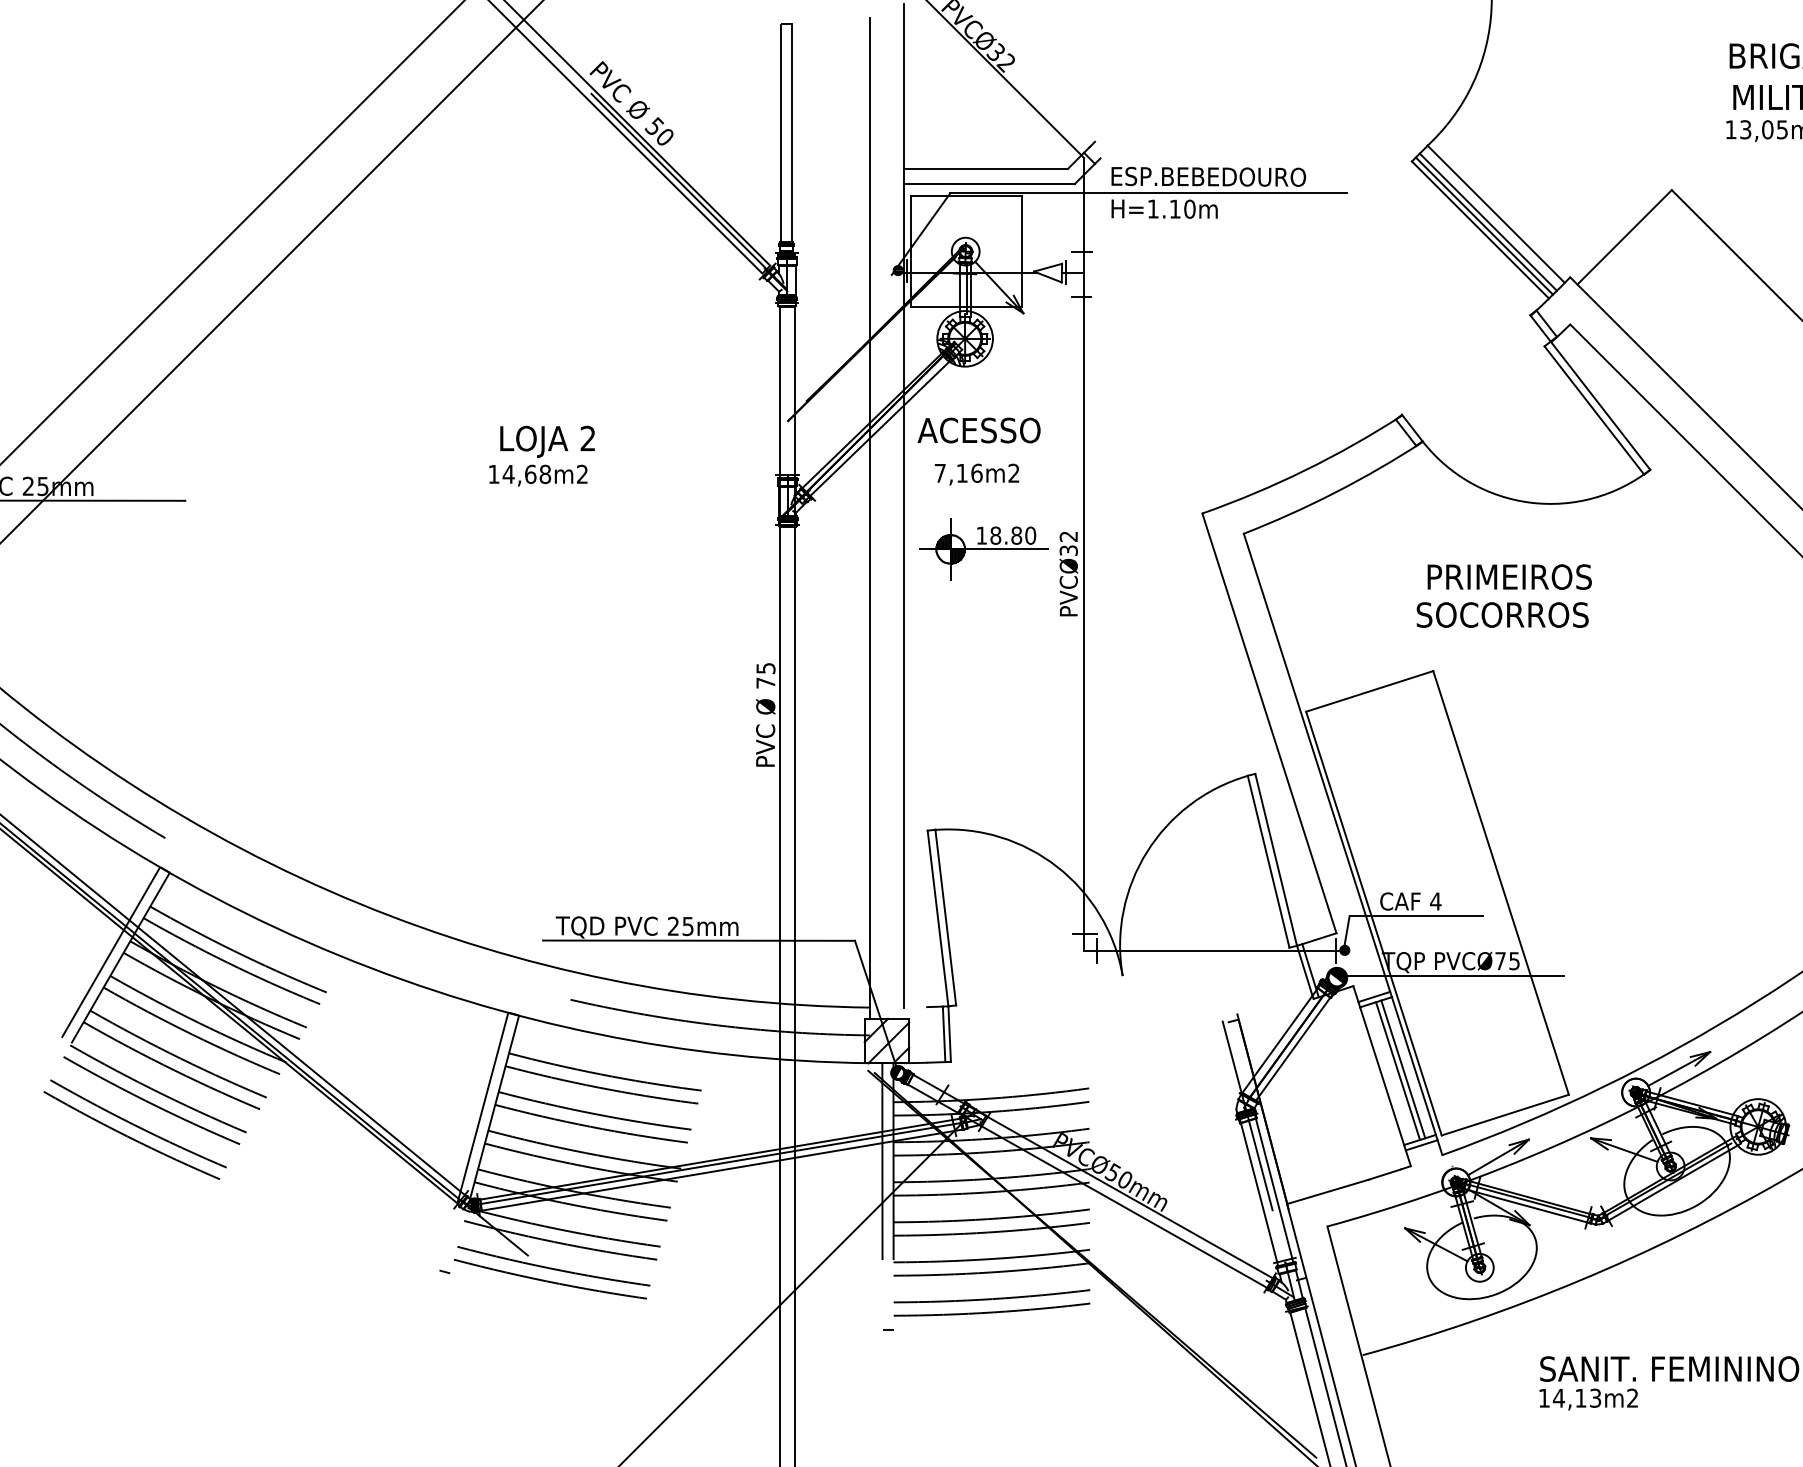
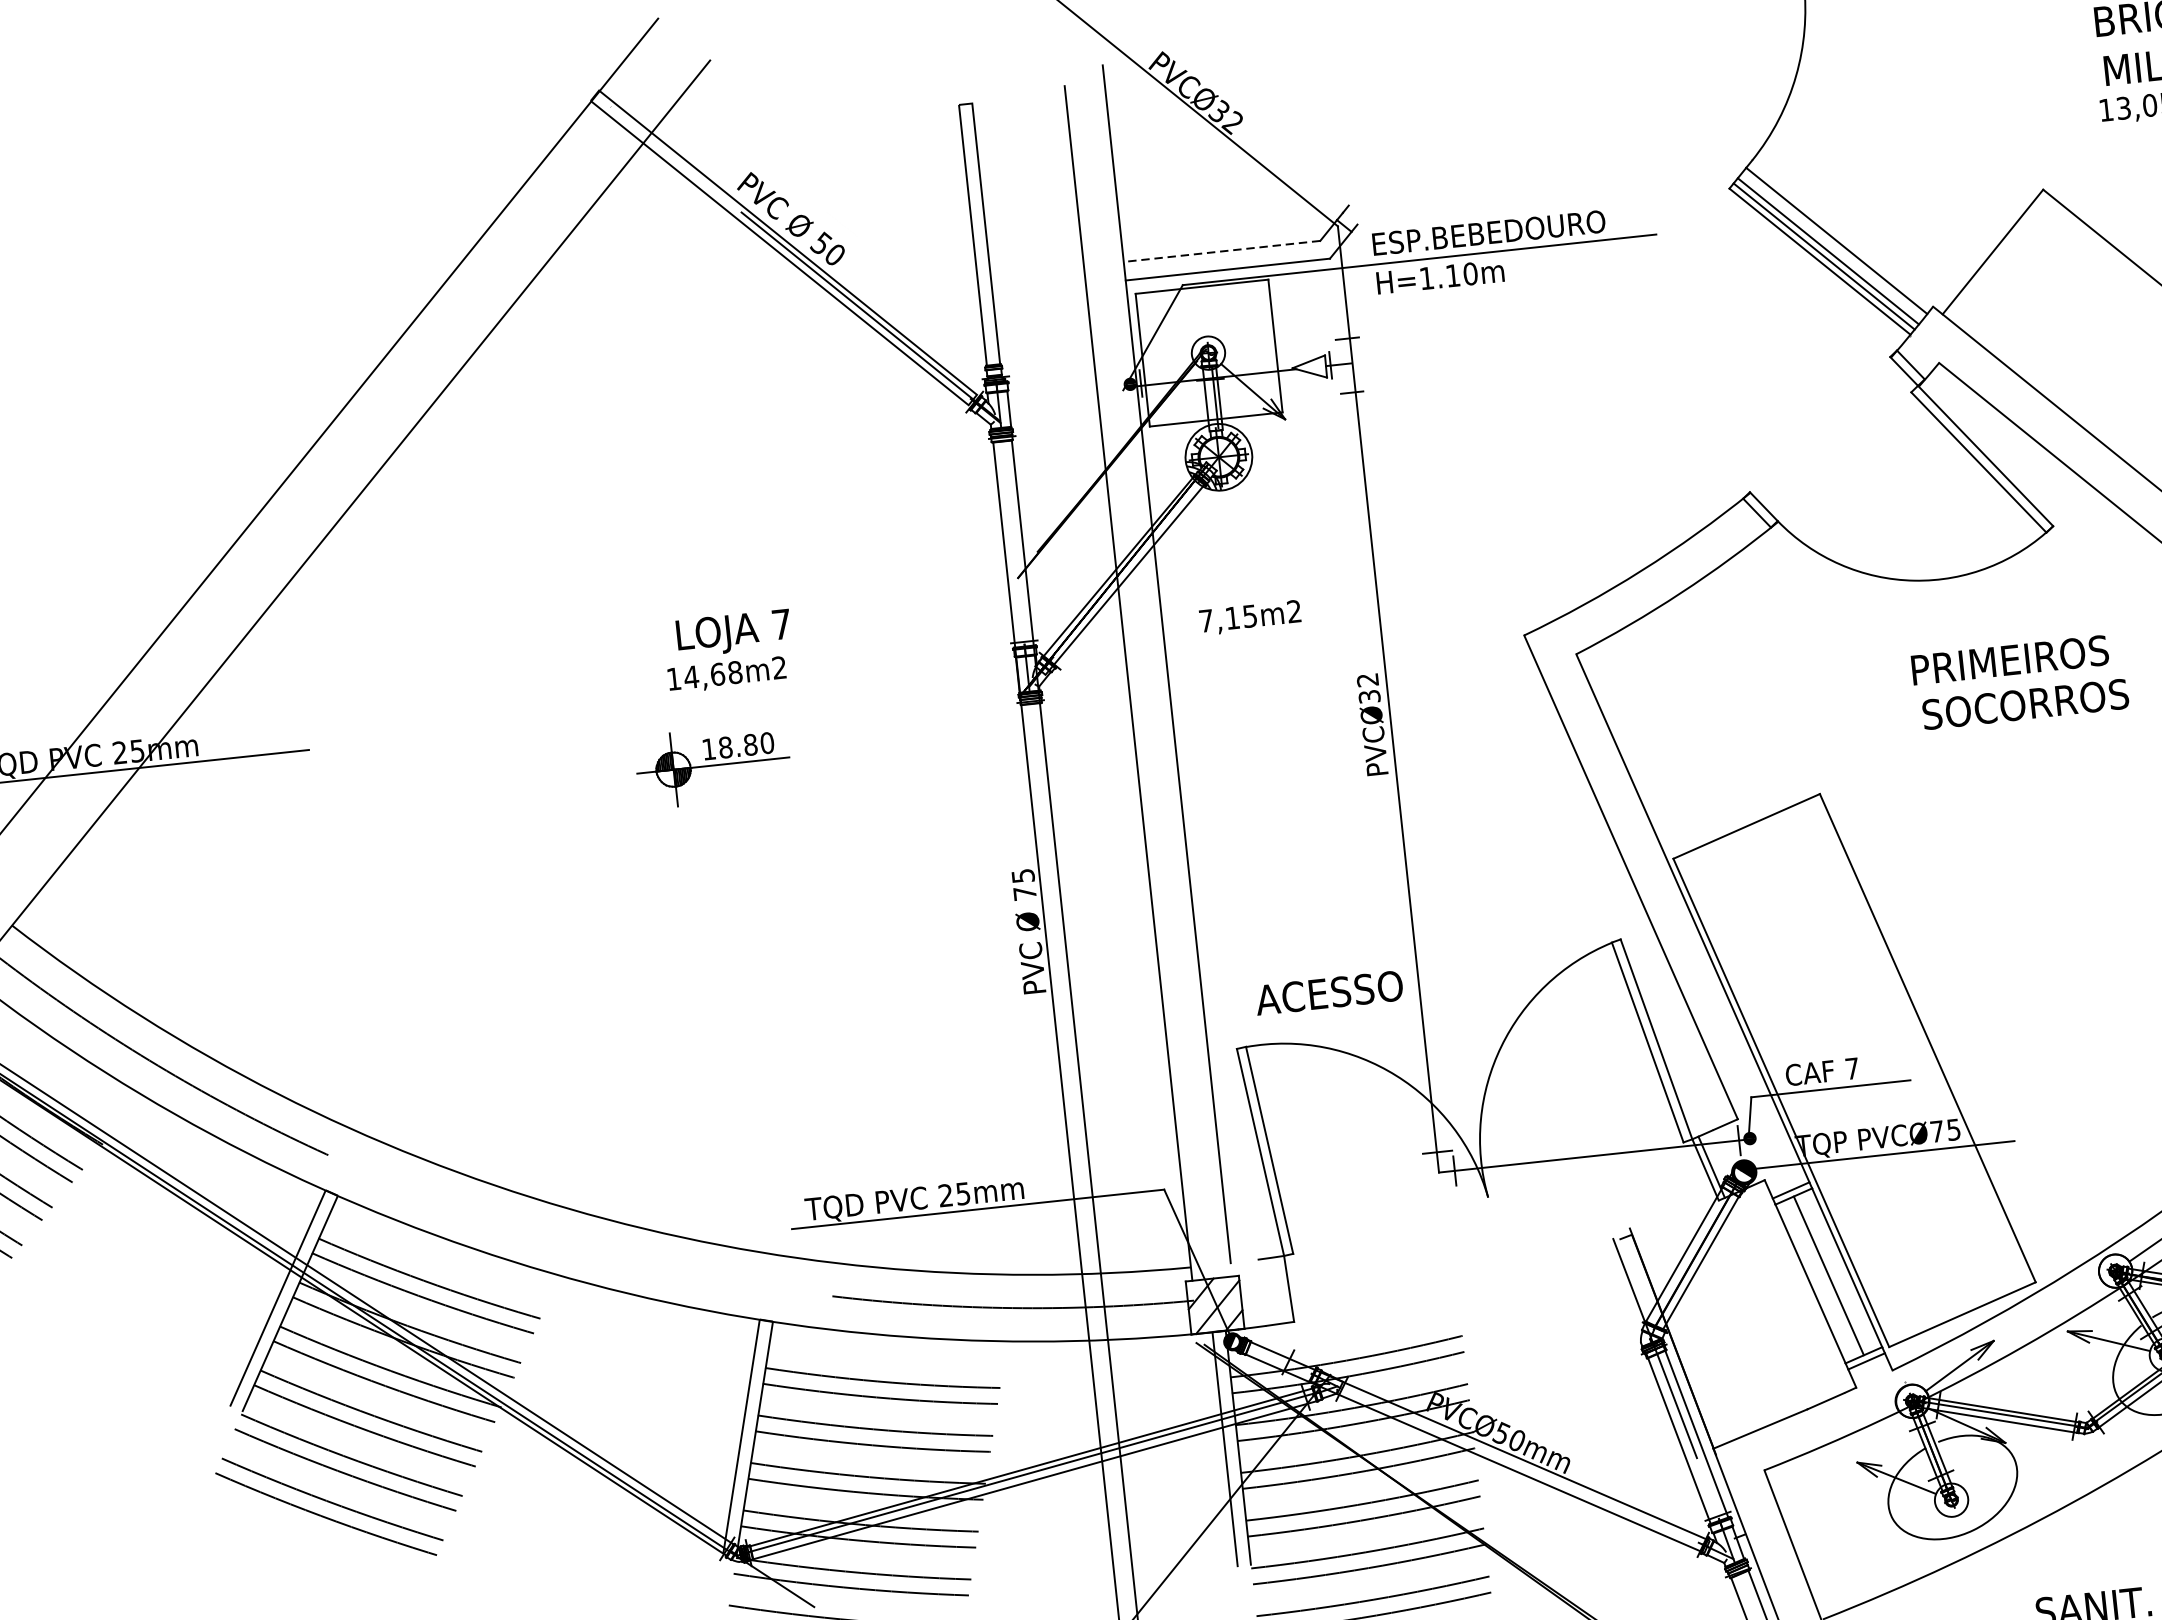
line: (985, 168) -> (1221, 251), solid -> dashed
text: (978, 430) -> (1328, 993), moved
text: (587, 438) -> (780, 624), 2 -> 7
text: (976, 472) -> (1249, 615), 7,16m2 -> 7,15m2
part: (983, 549) -> (712, 765), moved
text: (1509, 576) -> (2009, 659), moved
text: (1502, 614) -> (2025, 703), moved
text: (1435, 901) -> (1851, 1068), 4 -> 7
line: (943, 1034) -> (1281, 1290), removed
line: (1403, 1069) -> (1835, 1273), removed

